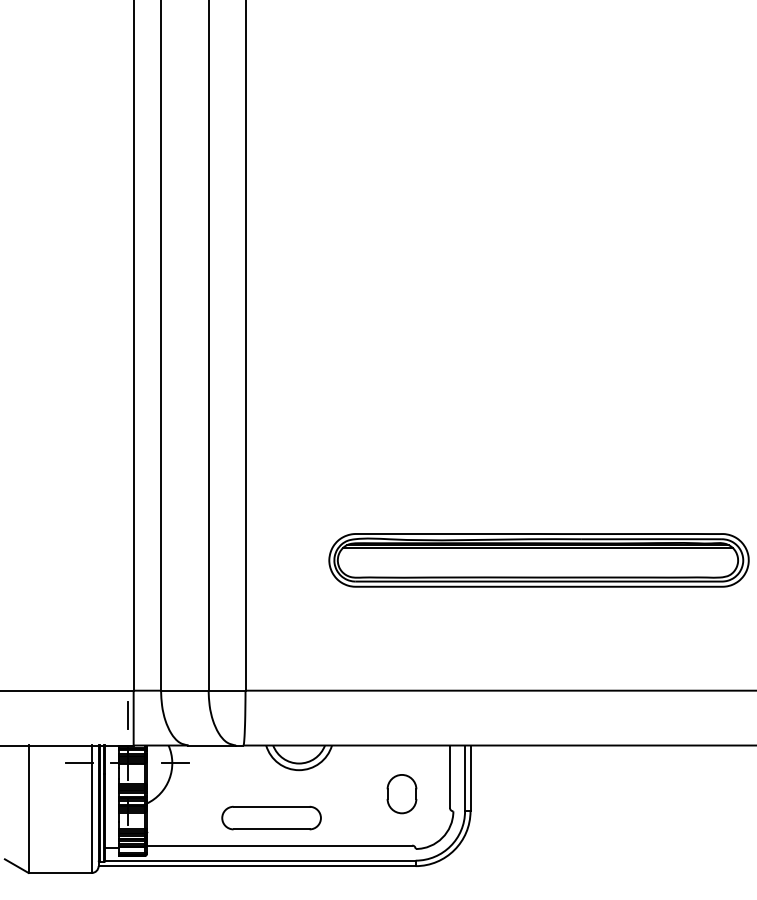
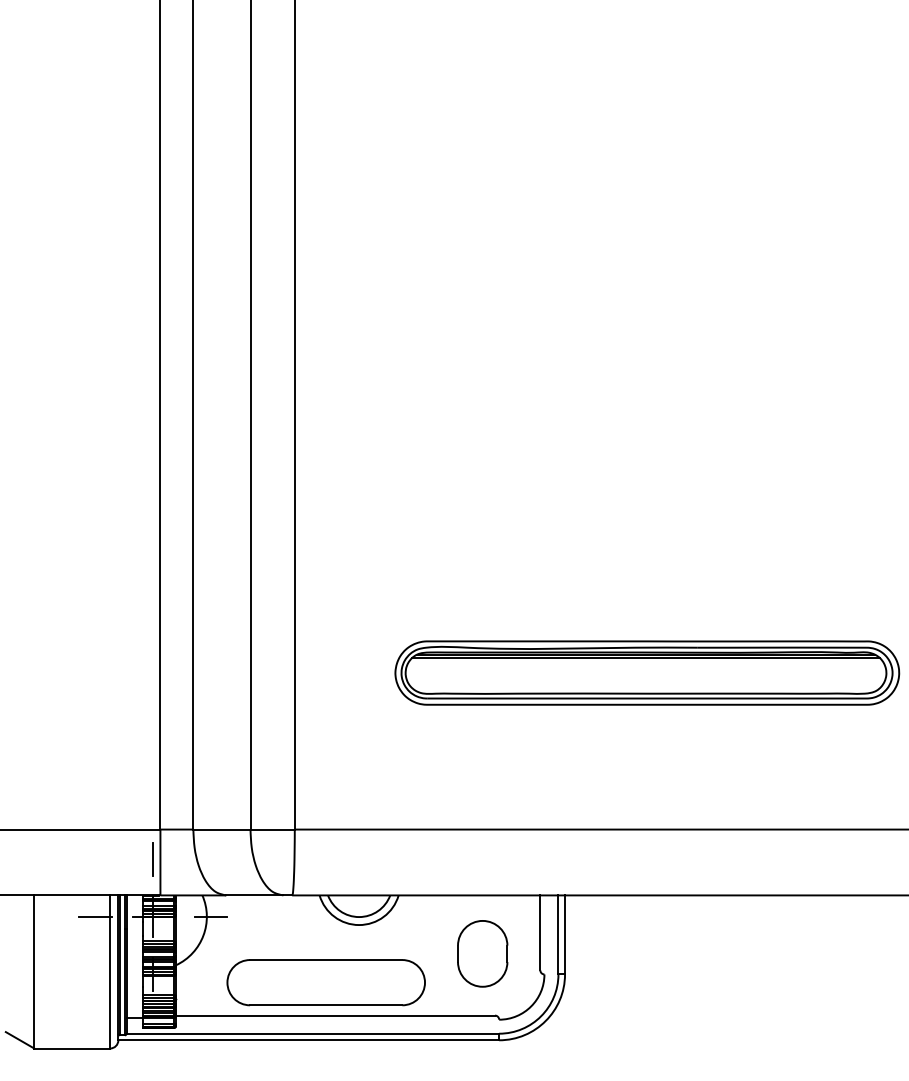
part: (401, 793) -> (482, 953), size x1.43
part: (271, 817) -> (325, 981), size x1.67

